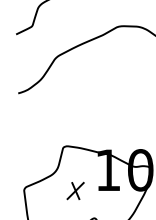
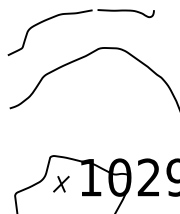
part: (75, 190) -> (61, 183), moved

